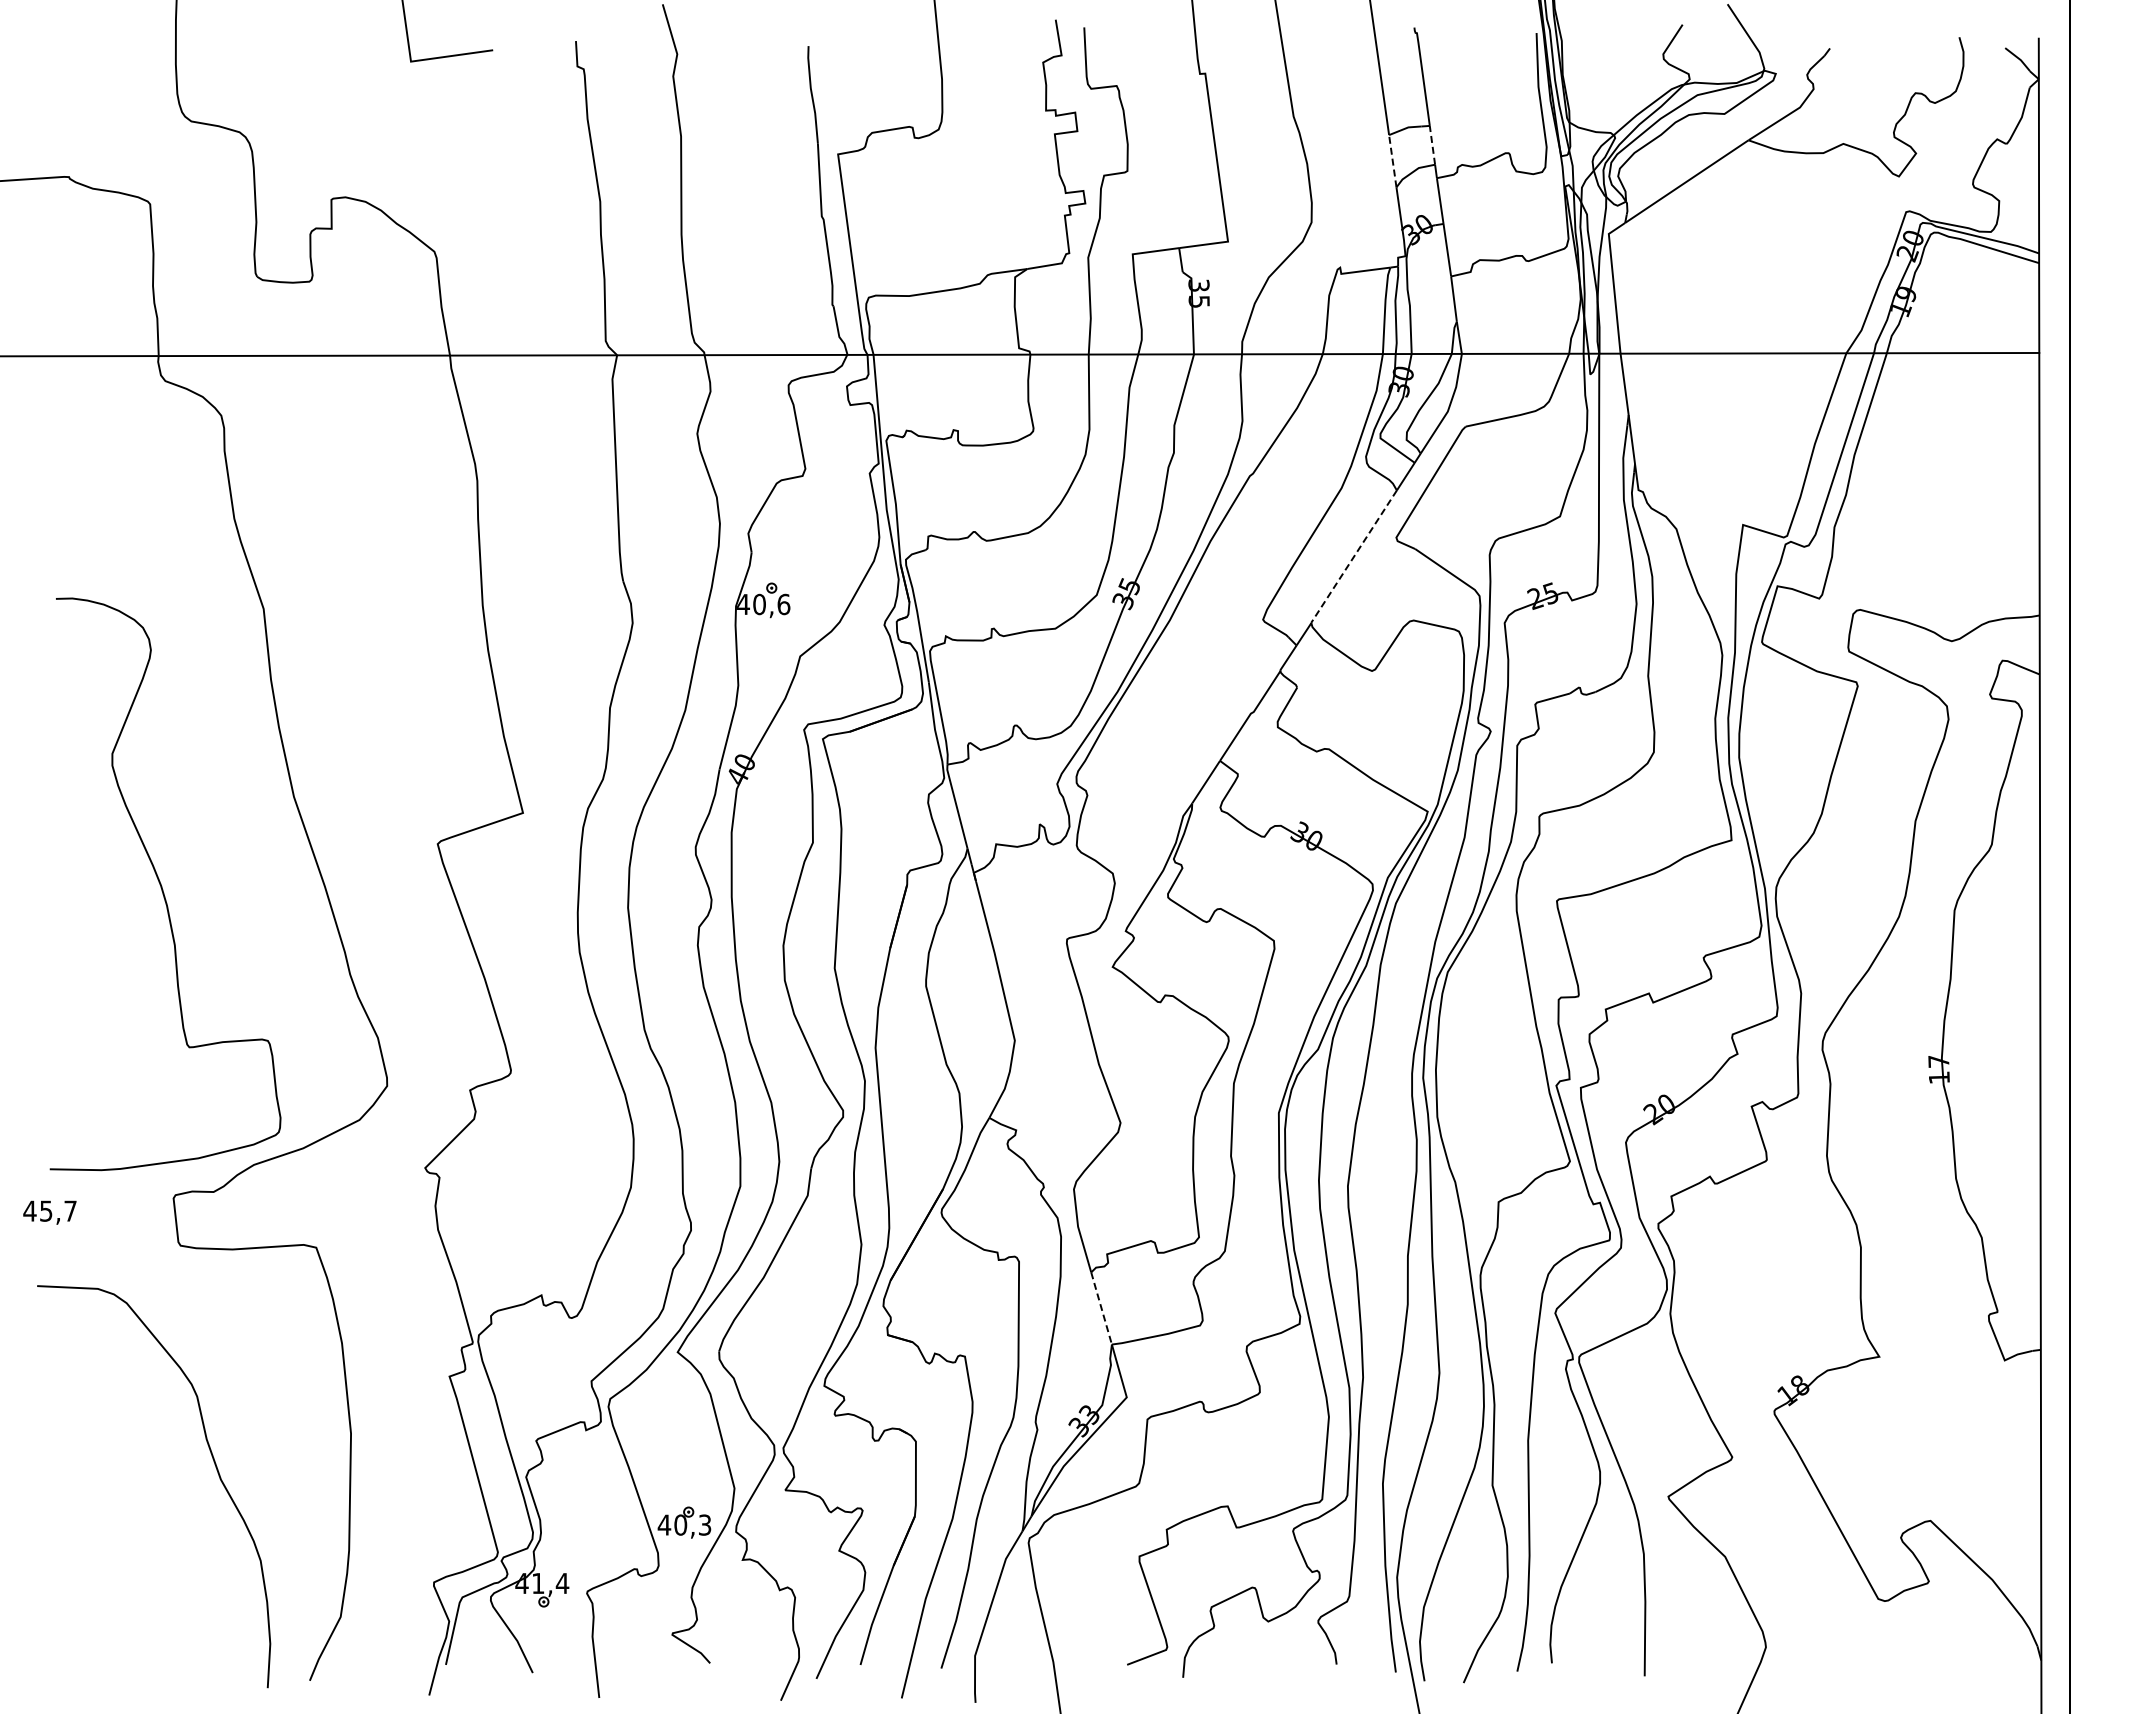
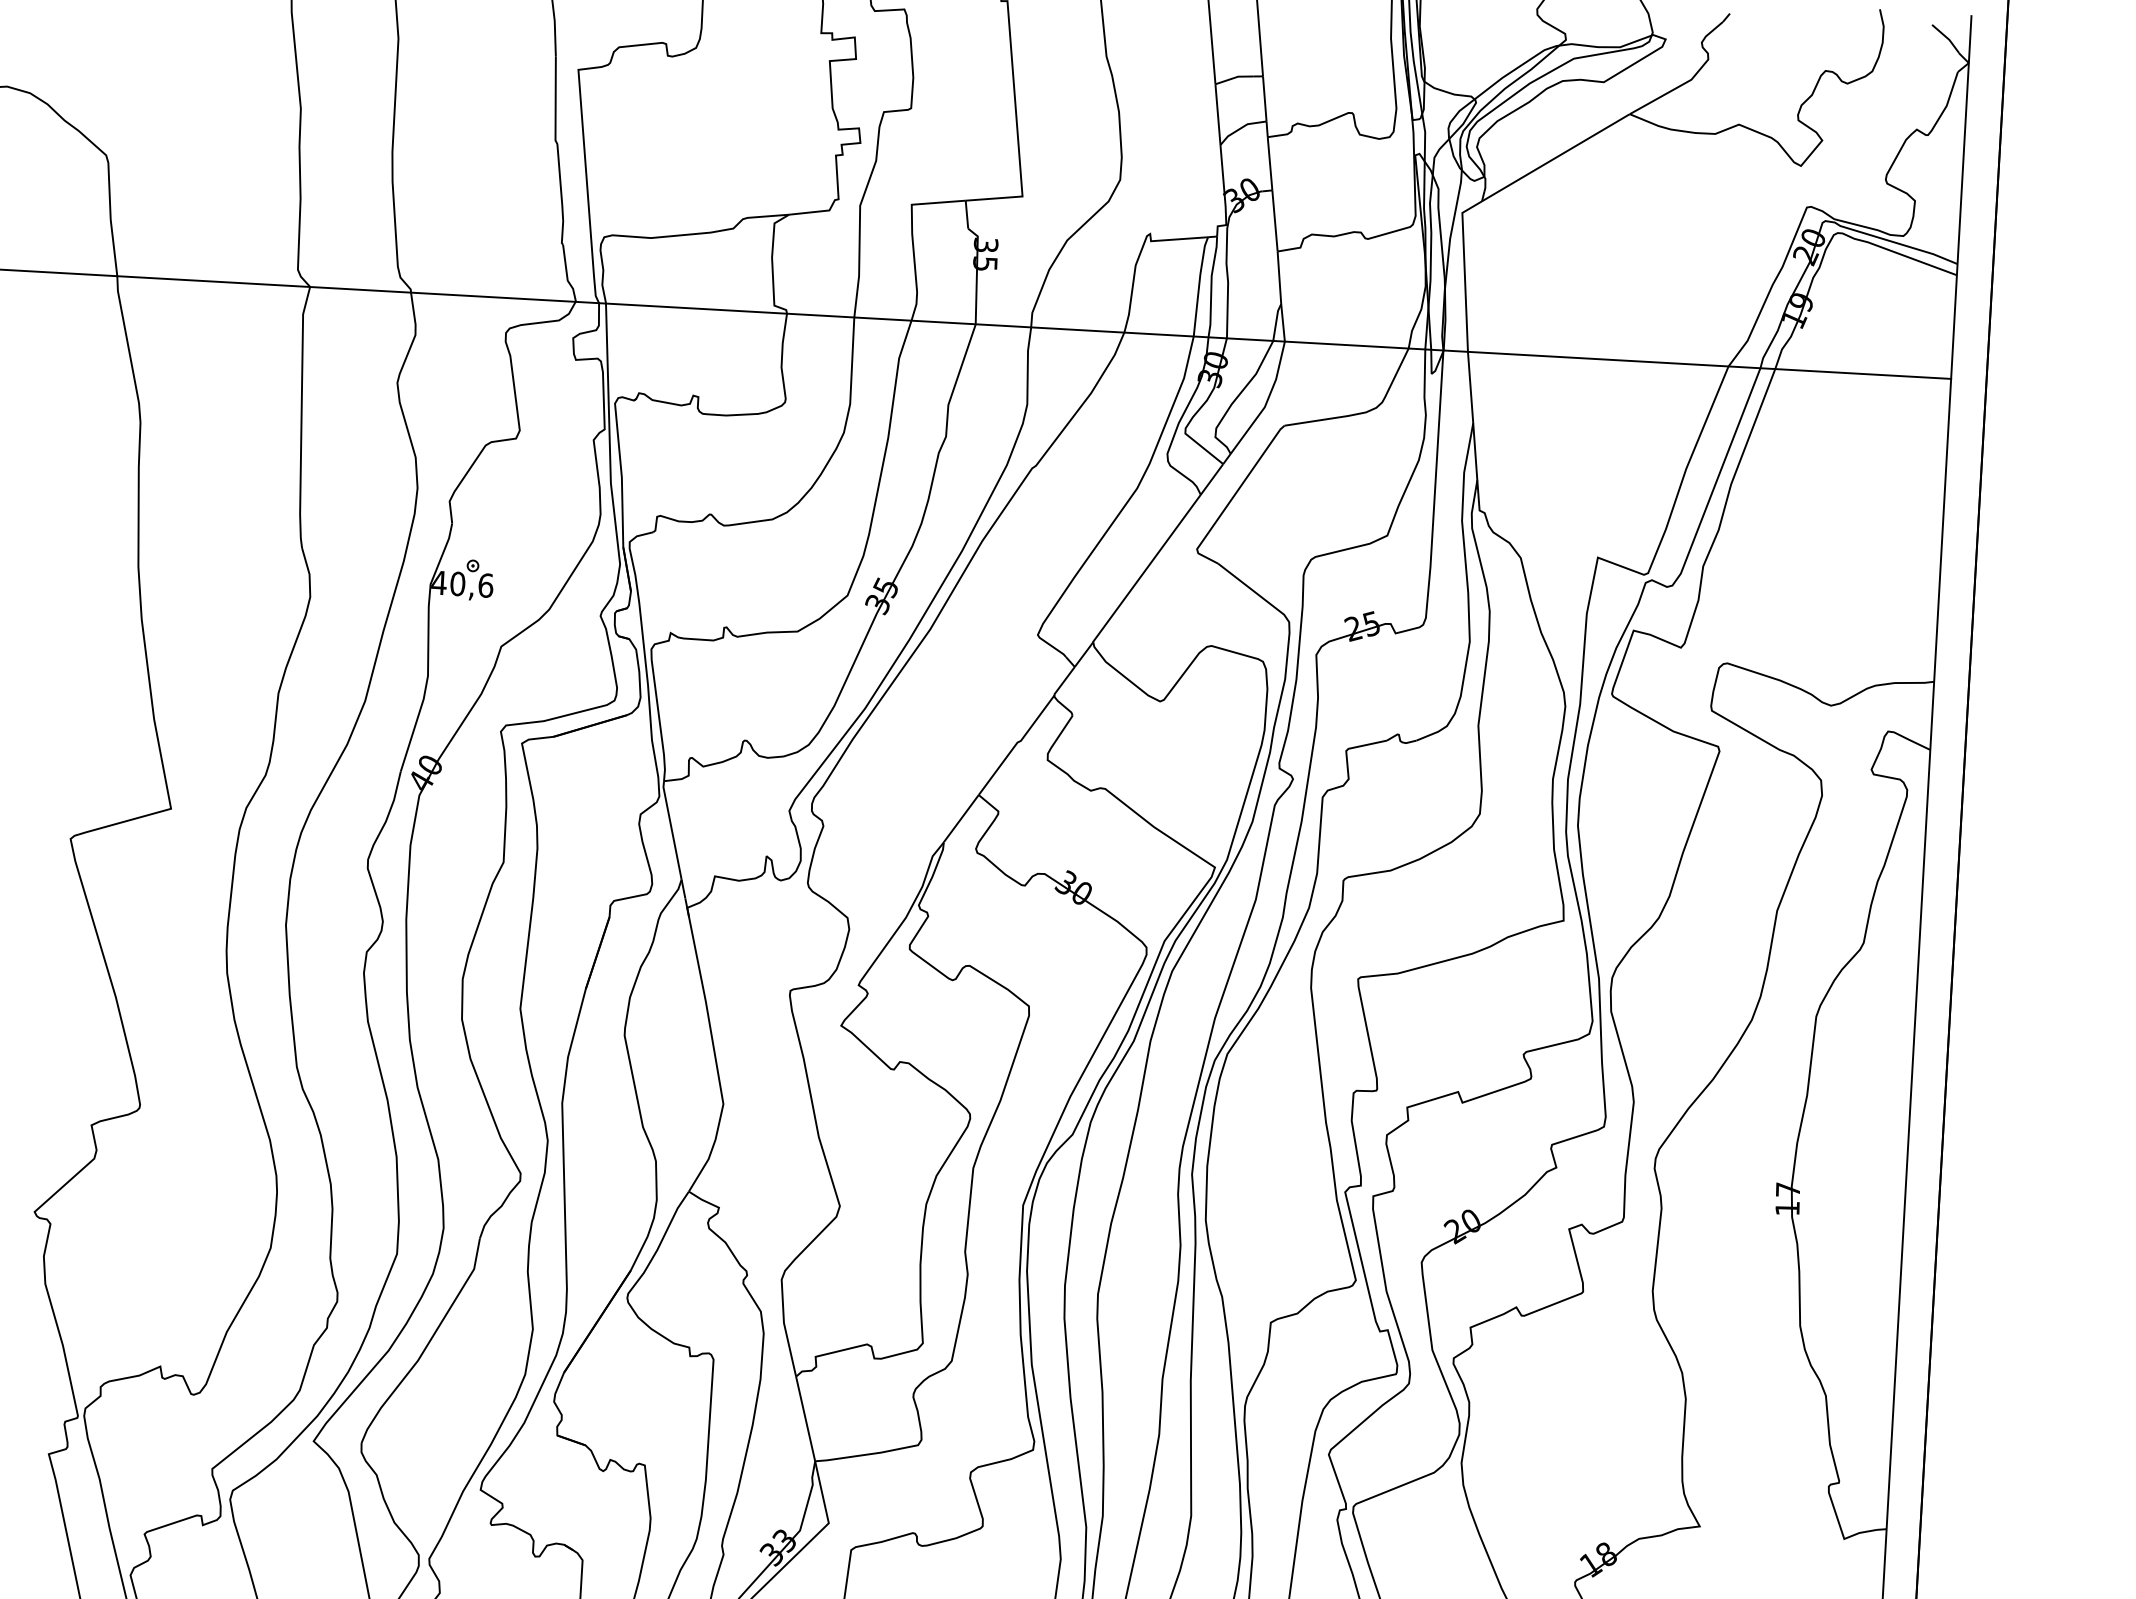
line: (1432, 145) -> (1264, 99), dashed -> solid
line: (1392, 160) -> (1217, 113), dashed -> solid
line: (1353, 557) -> (1146, 569), dashed -> solid
line: (1101, 1309) -> (805, 1420), dashed -> solid

